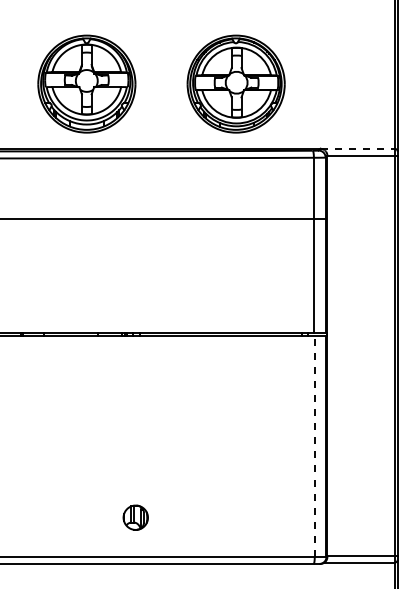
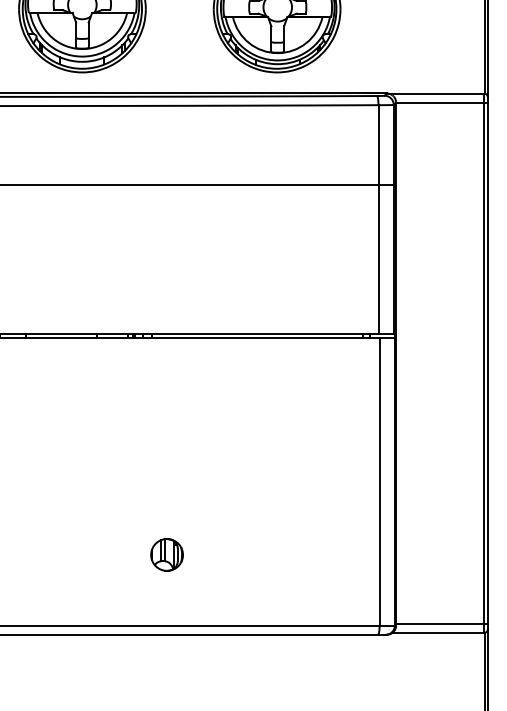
line: (357, 148) -> (435, 93), dashed -> solid
line: (314, 445) -> (379, 480), dashed -> solid
part: (135, 517) -> (166, 554), moved

